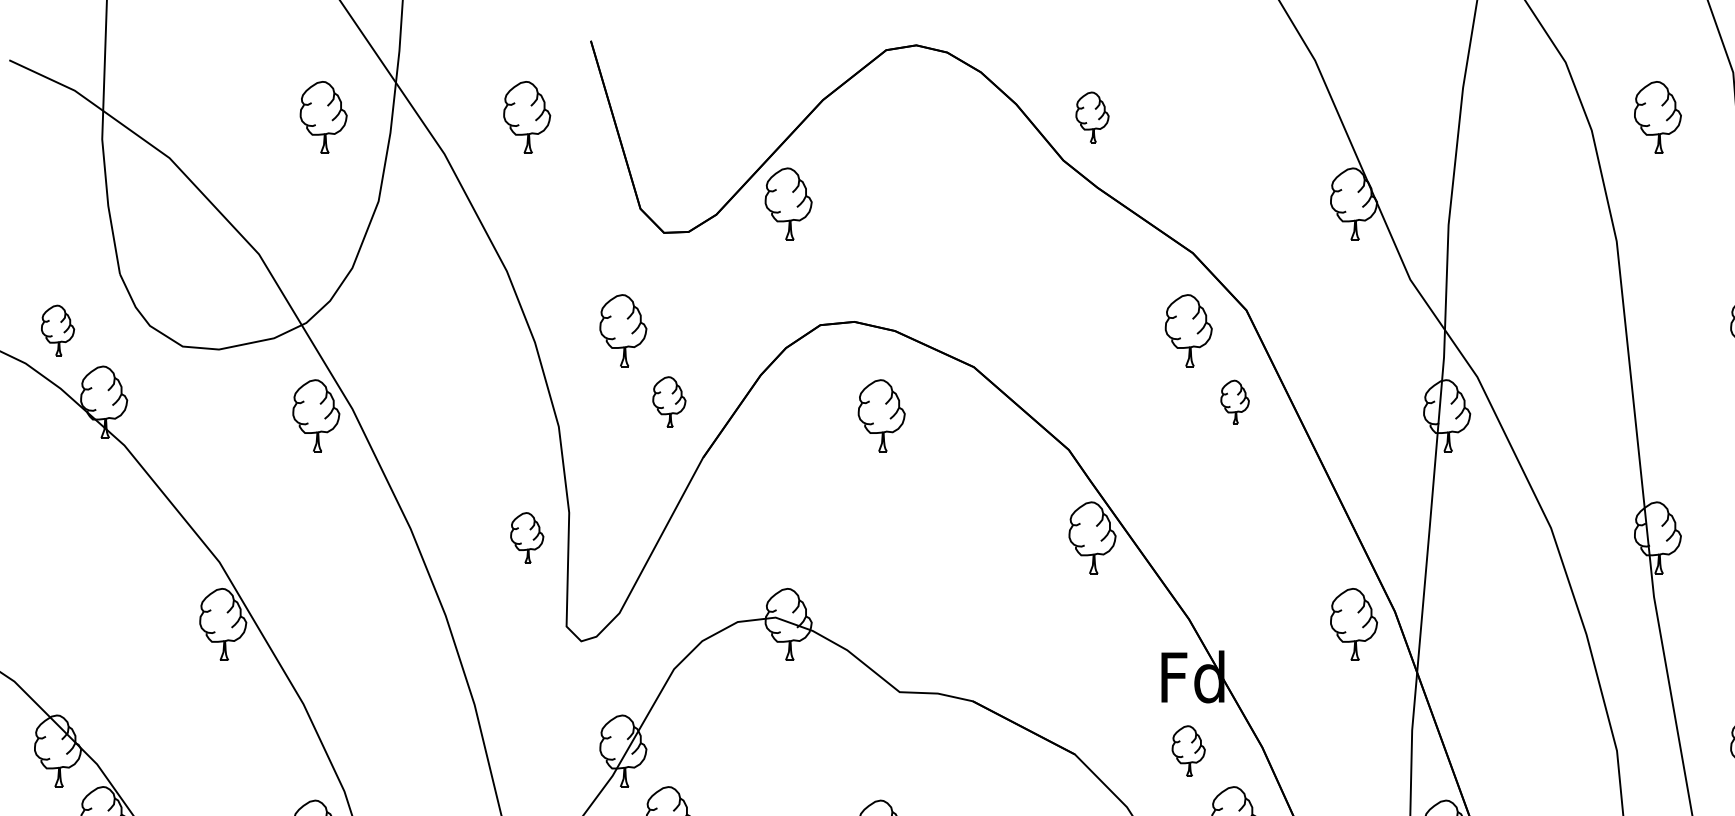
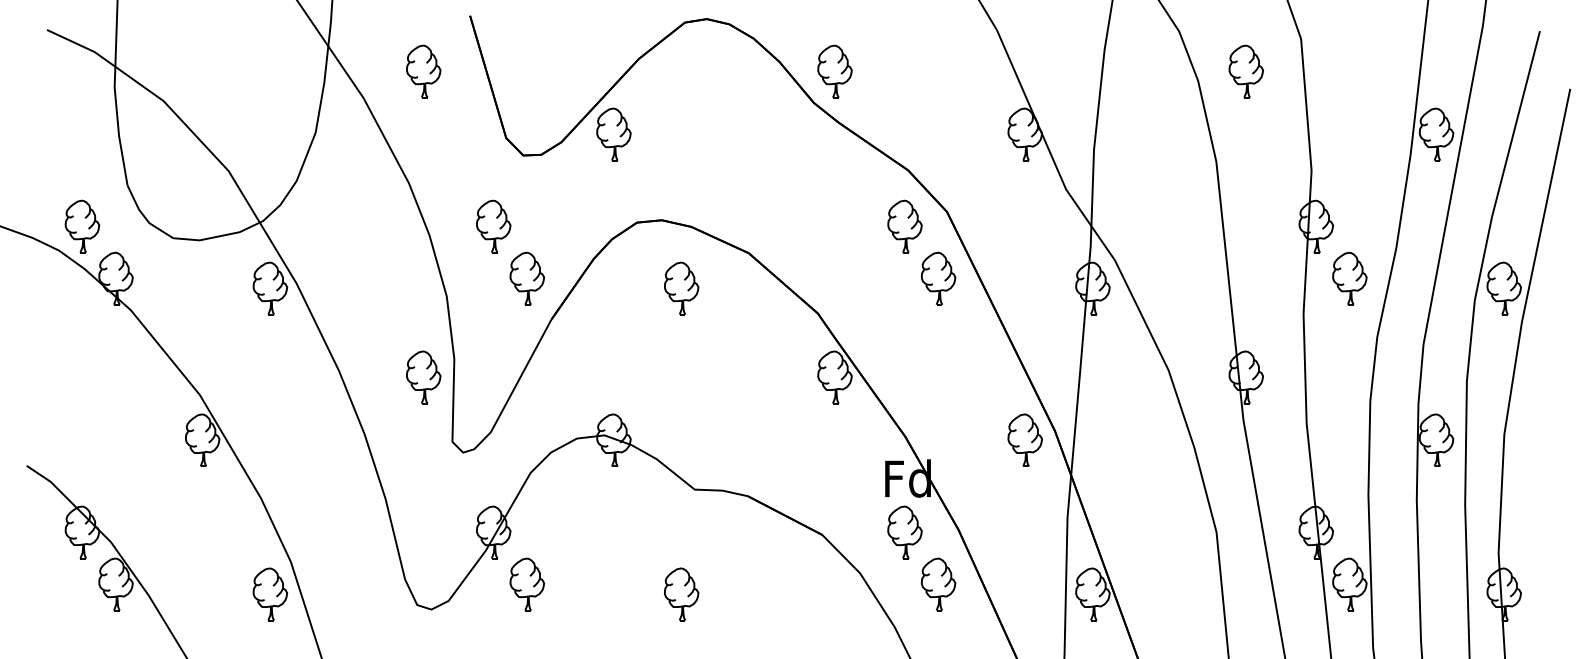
part: (323, 117) -> (275, 71), removed
part: (1091, 117) -> (834, 71), size x1.43
part: (58, 330) -> (82, 226), size x1.43
part: (668, 401) -> (526, 278), size x1.43
part: (1234, 401) -> (938, 278), size x1.67
part: (526, 538) -> (423, 377), size x1.43
part: (1188, 751) -> (904, 532), size x1.43

